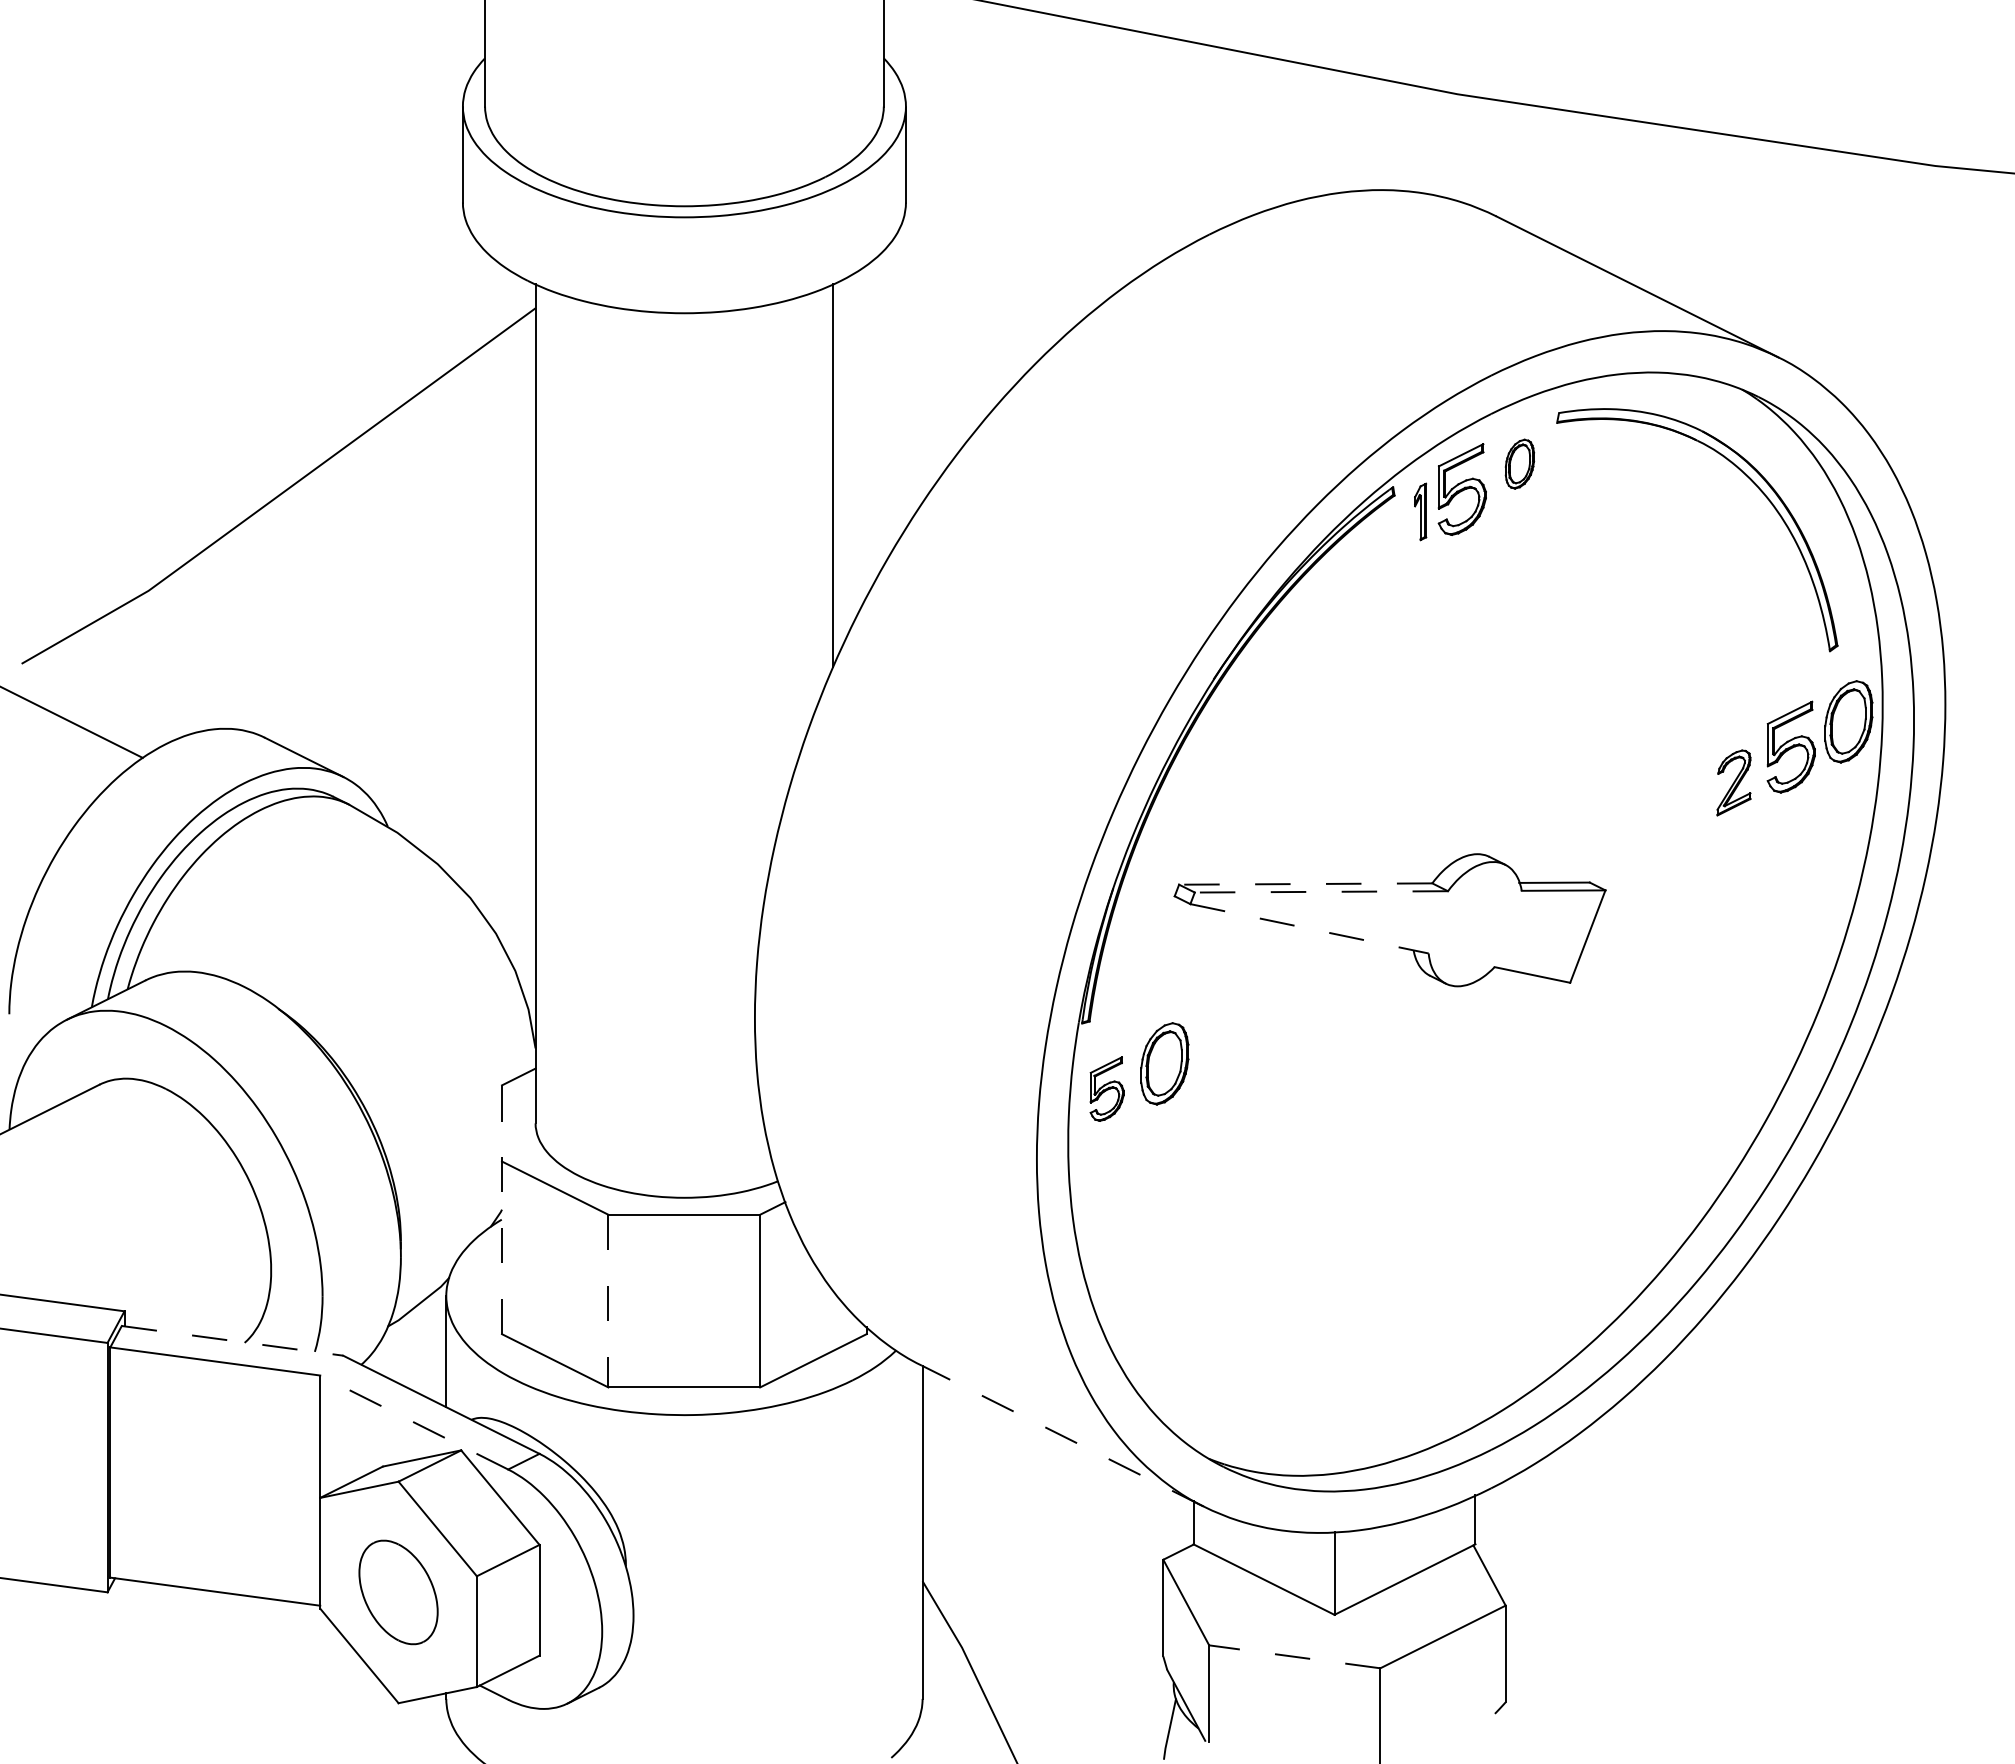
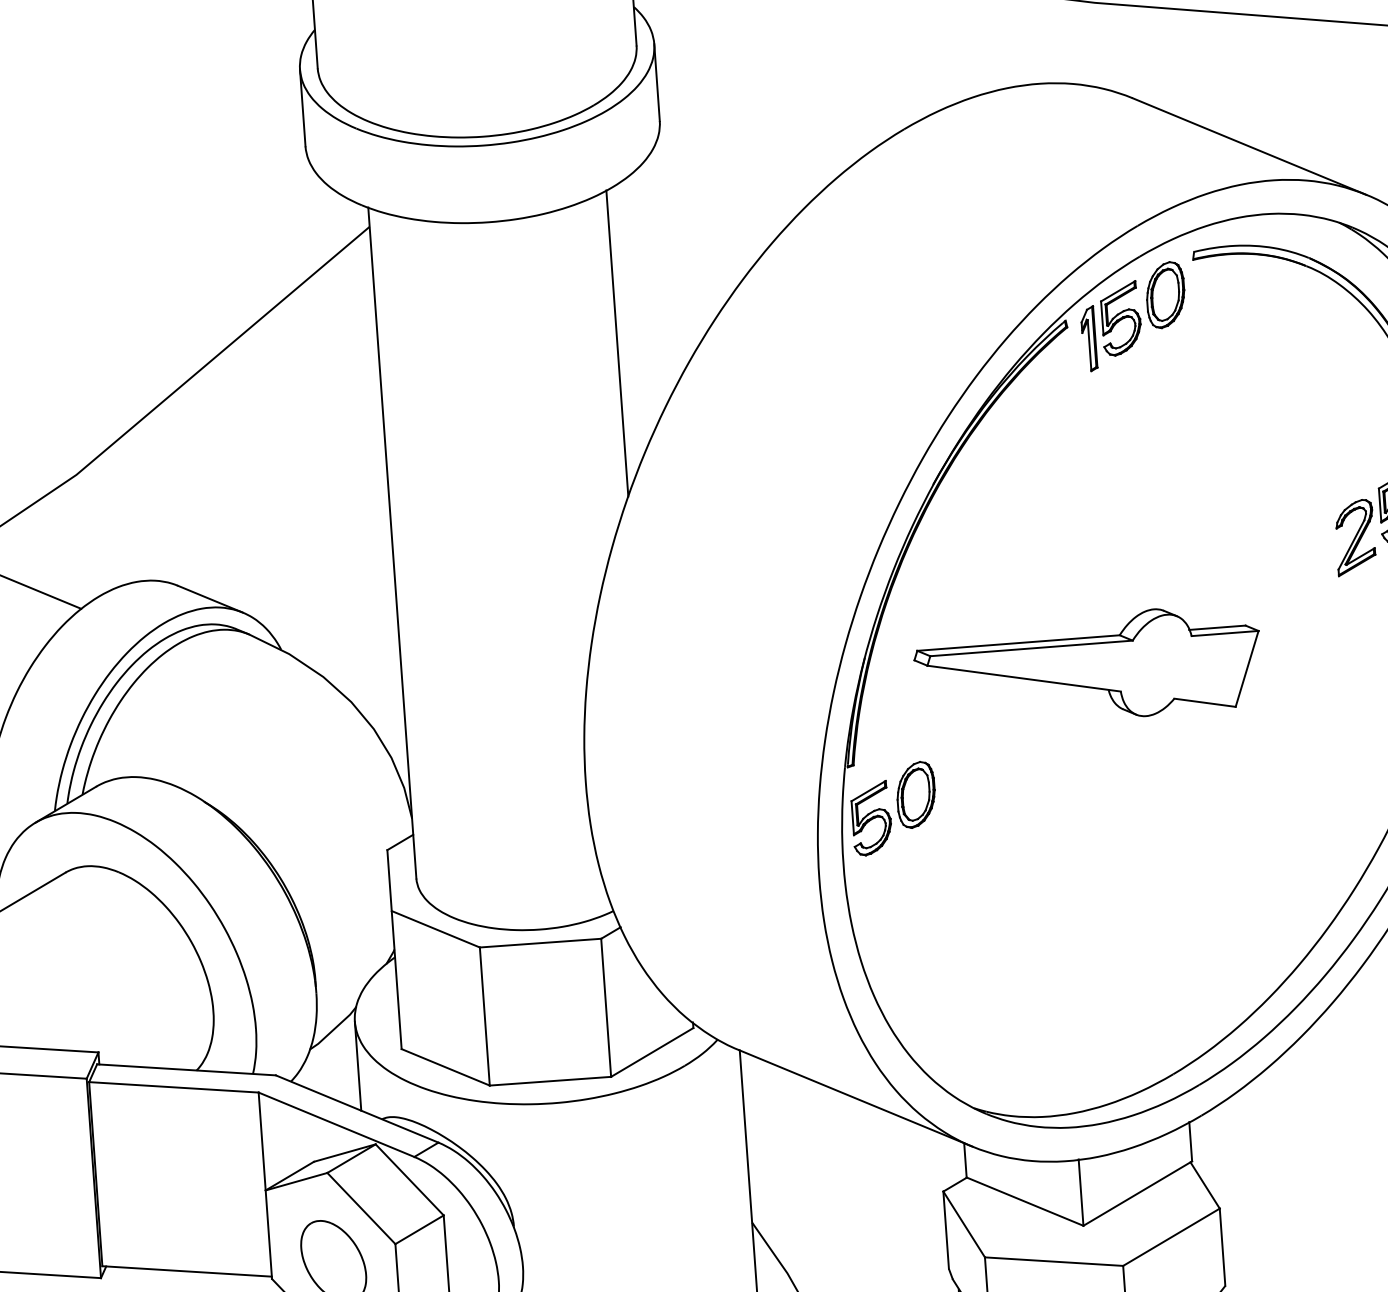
part: (1519, 463) -> (1165, 294), size x1.67
part: (1420, 511) -> (1088, 338), size x1.43
part: (1733, 782) -> (1354, 537), size x1.43
line: (1305, 884) -> (1018, 643), dashed -> solid
line: (1321, 891) -> (1031, 648), dashed -> solid
line: (1309, 928) -> (1024, 678), dashed -> solid
part: (1106, 1088) -> (870, 817), size x1.43
line: (502, 1209) -> (394, 949), dashed -> solid
line: (608, 1301) -> (484, 1016), dashed -> solid
line: (232, 1340) -> (186, 1069), dashed -> solid
line: (413, 1422) -> (335, 1124), dashed -> solid
line: (1062, 1436) -> (855, 1098), dashed -> solid
line: (1294, 1656) -> (1053, 1261), dashed -> solid

